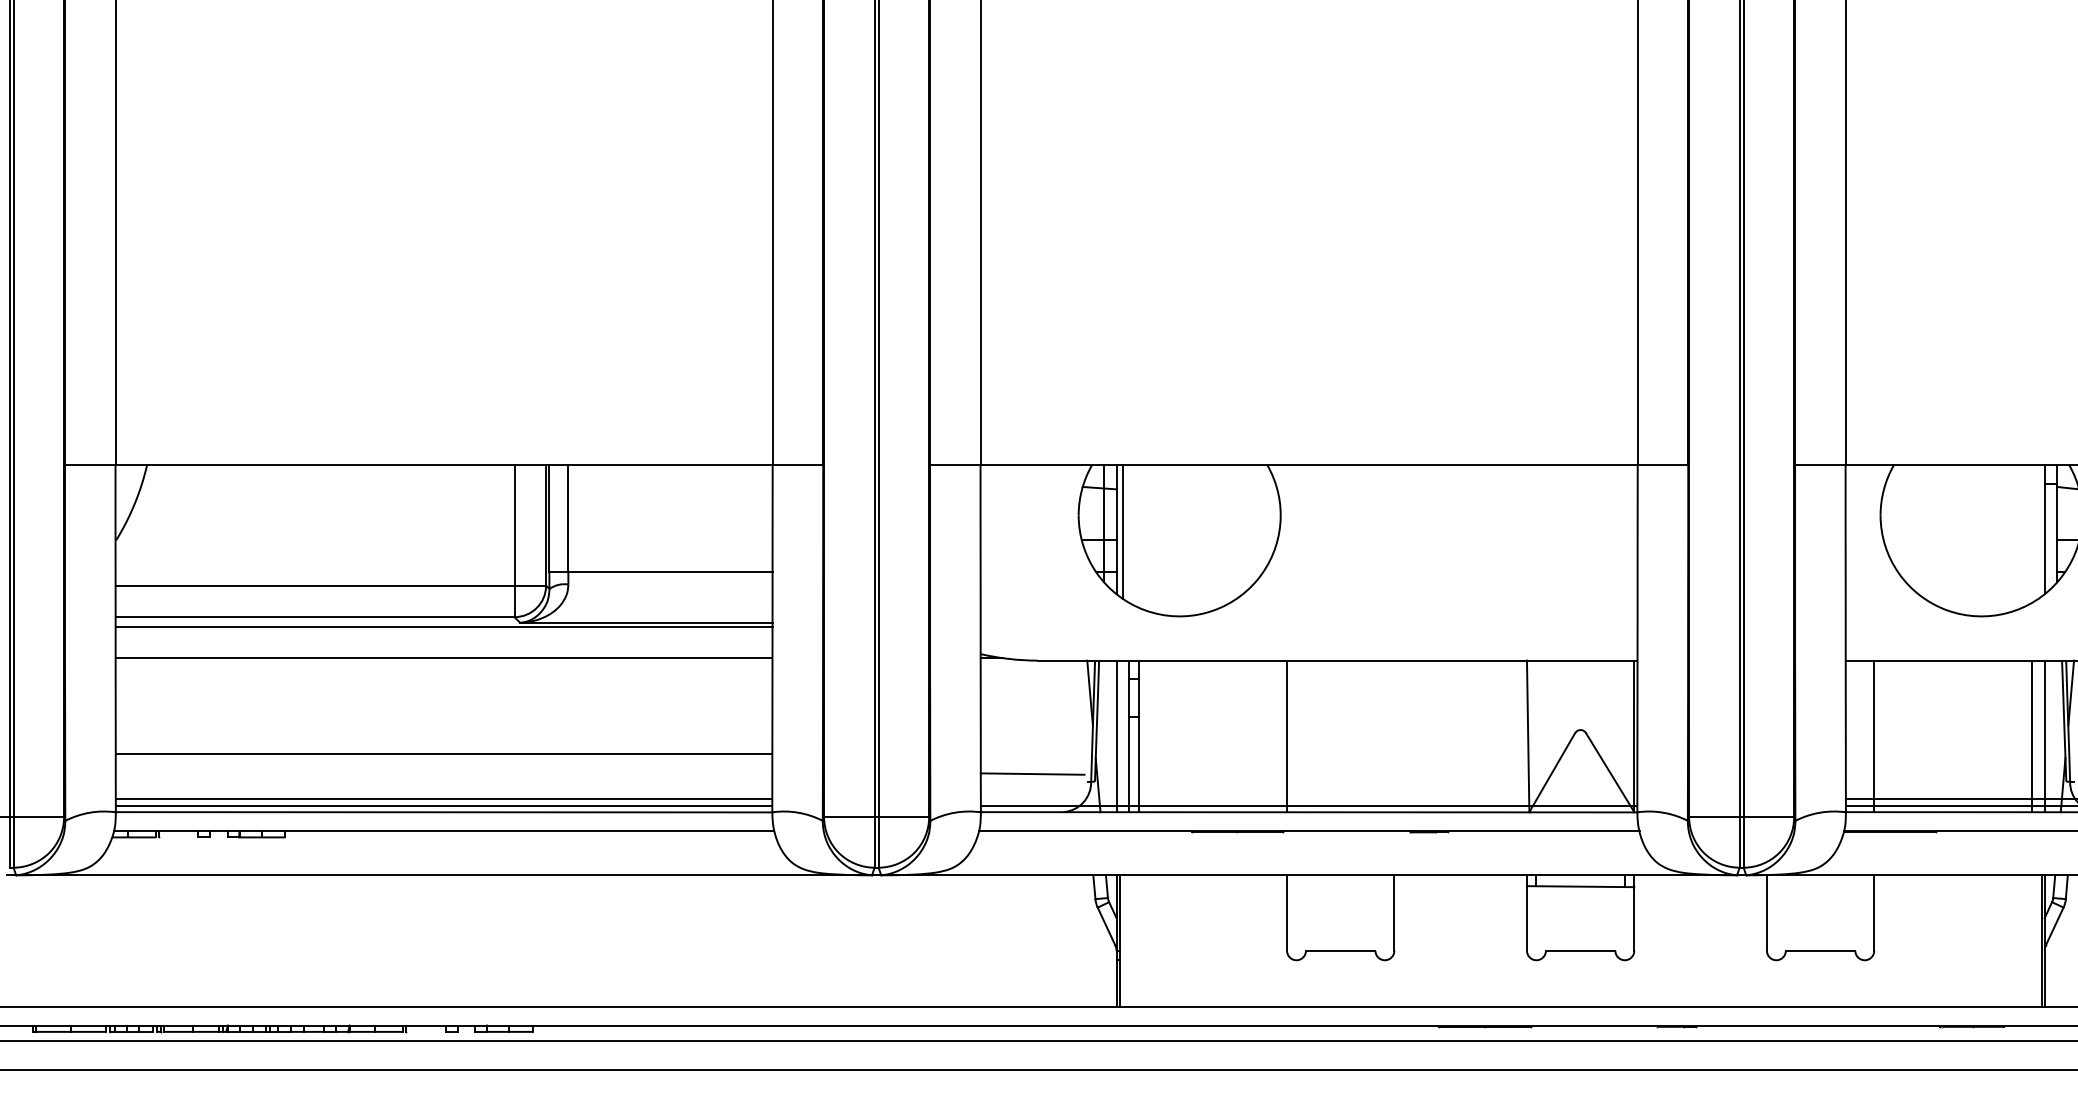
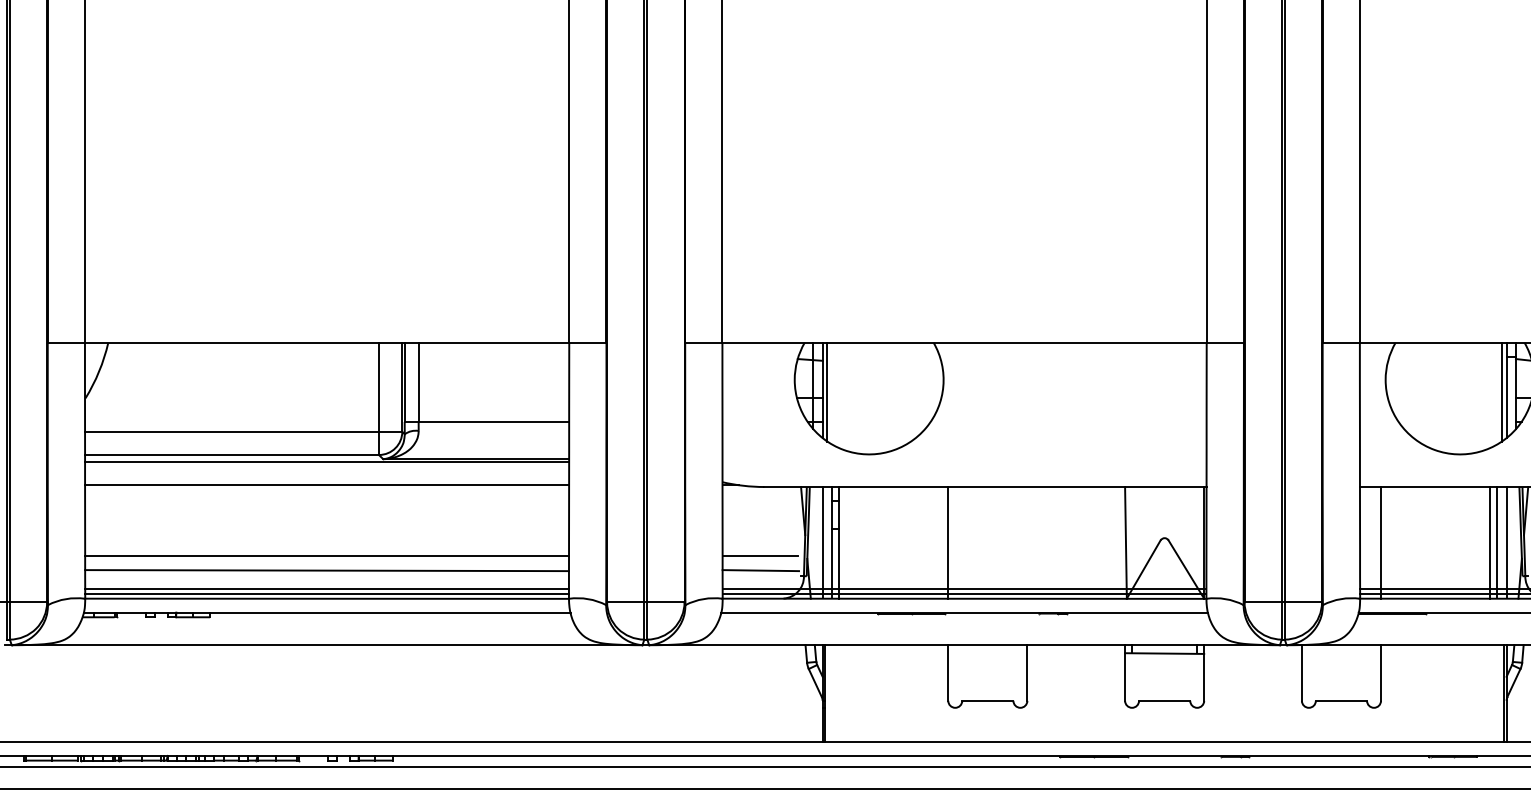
line: (2038, 531) -> (1502, 391), added
line: (2022, 736) -> (1490, 542), added
line: (1031, 754) -> (759, 556), added
line: (443, 773) -> (326, 570), added
line: (1308, 799) -> (964, 589), added

